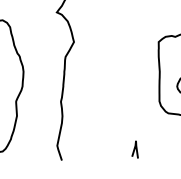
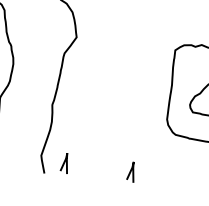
curve: (77, 149) -> (64, 162), added

